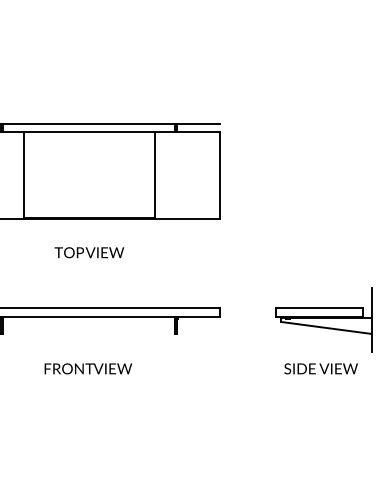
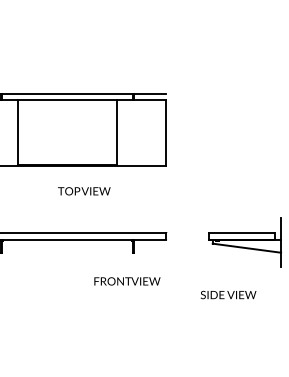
text: (89, 252) -> (84, 191), moved
text: (88, 368) -> (127, 281), moved
text: (320, 368) -> (228, 294), moved

